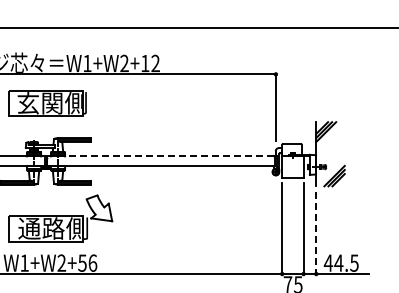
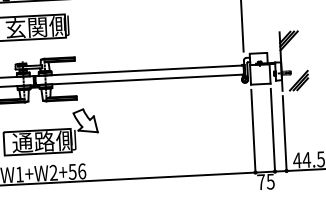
line: (161, 156) -> (139, 70), dashed -> solid
line: (316, 233) -> (284, 133), dashed -> solid

